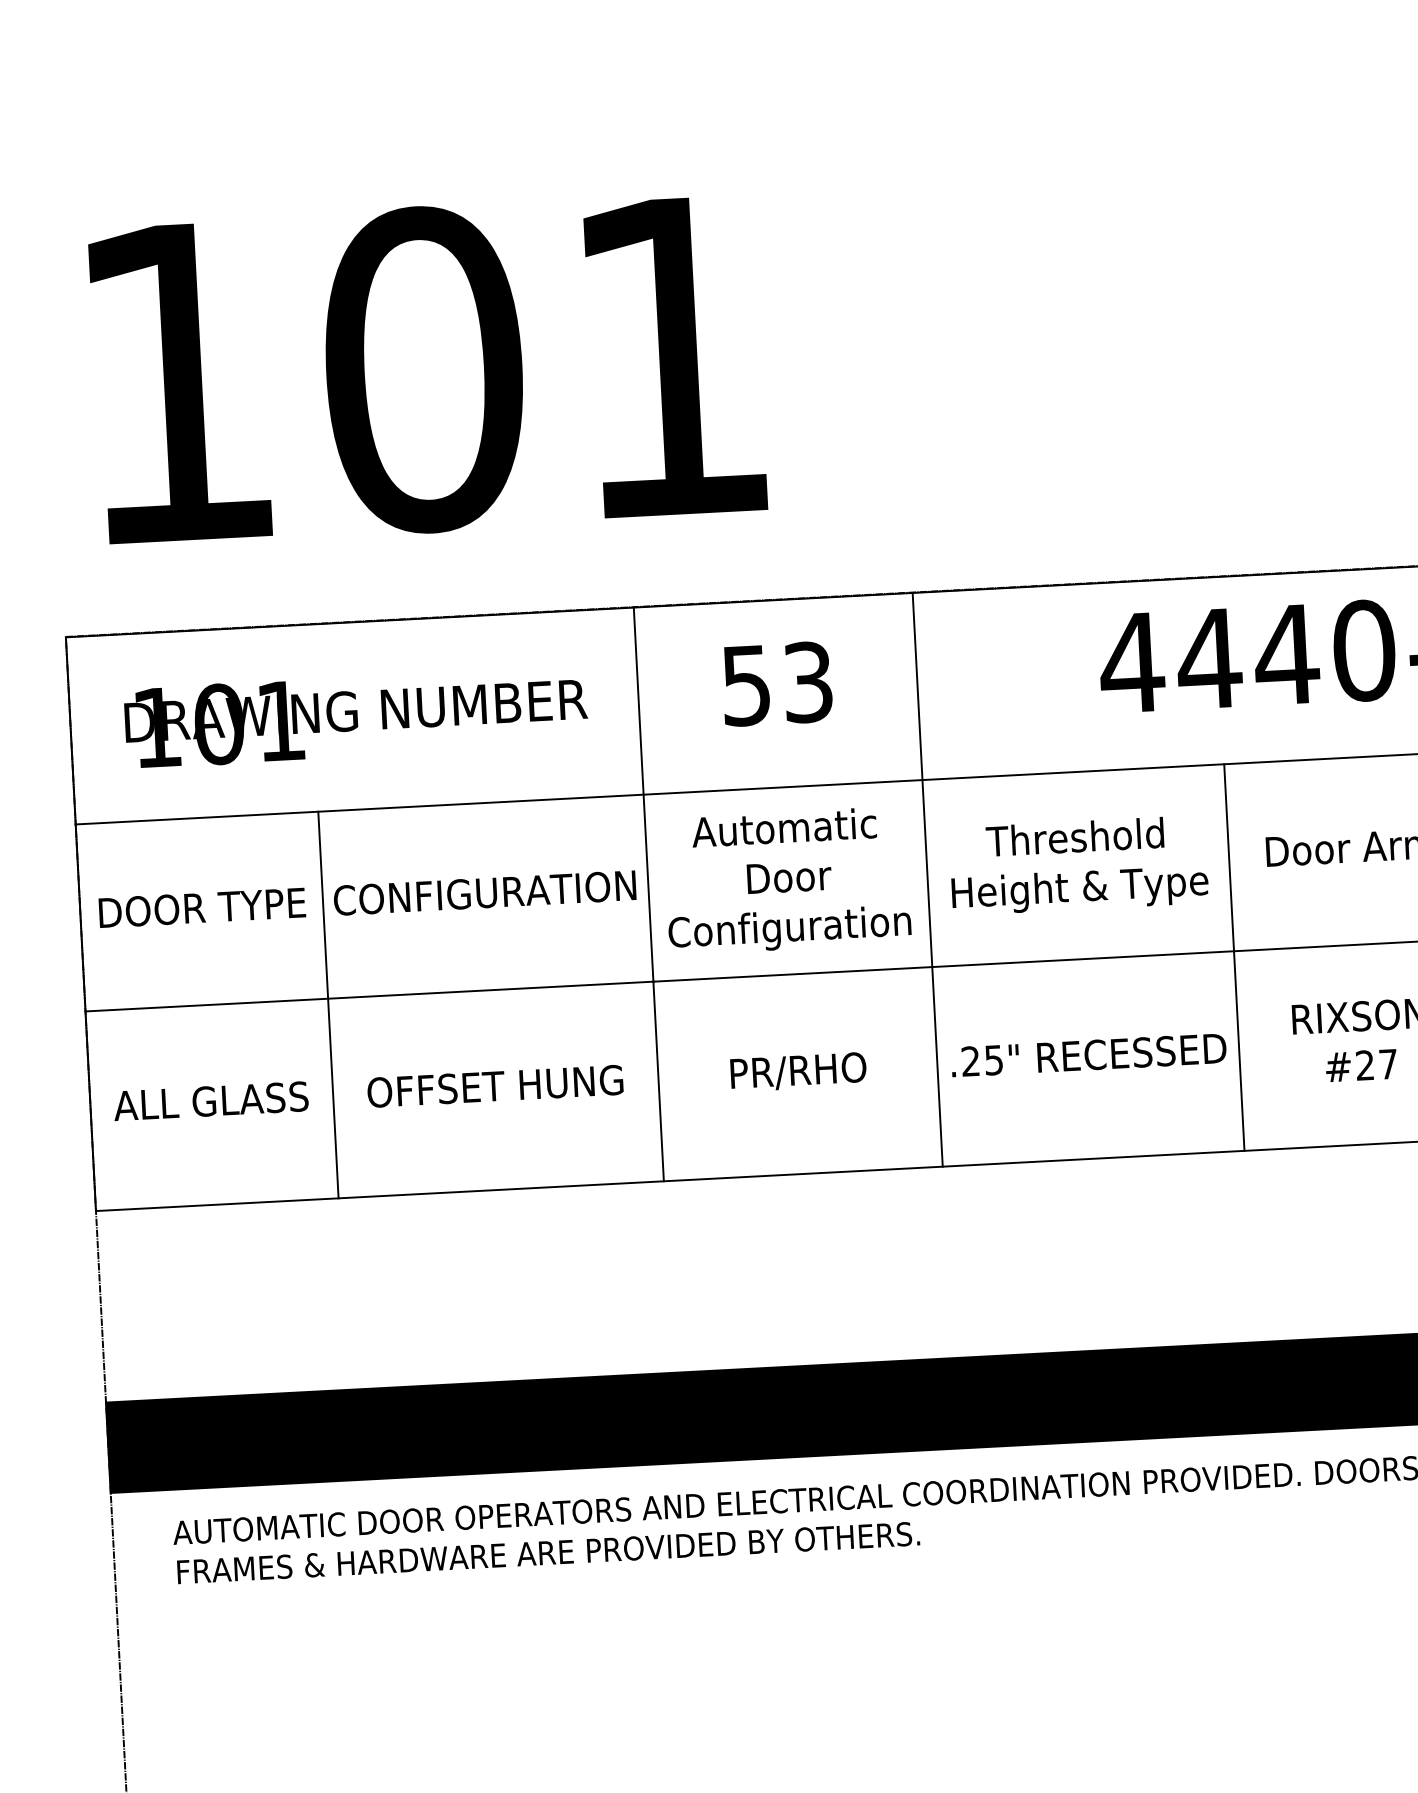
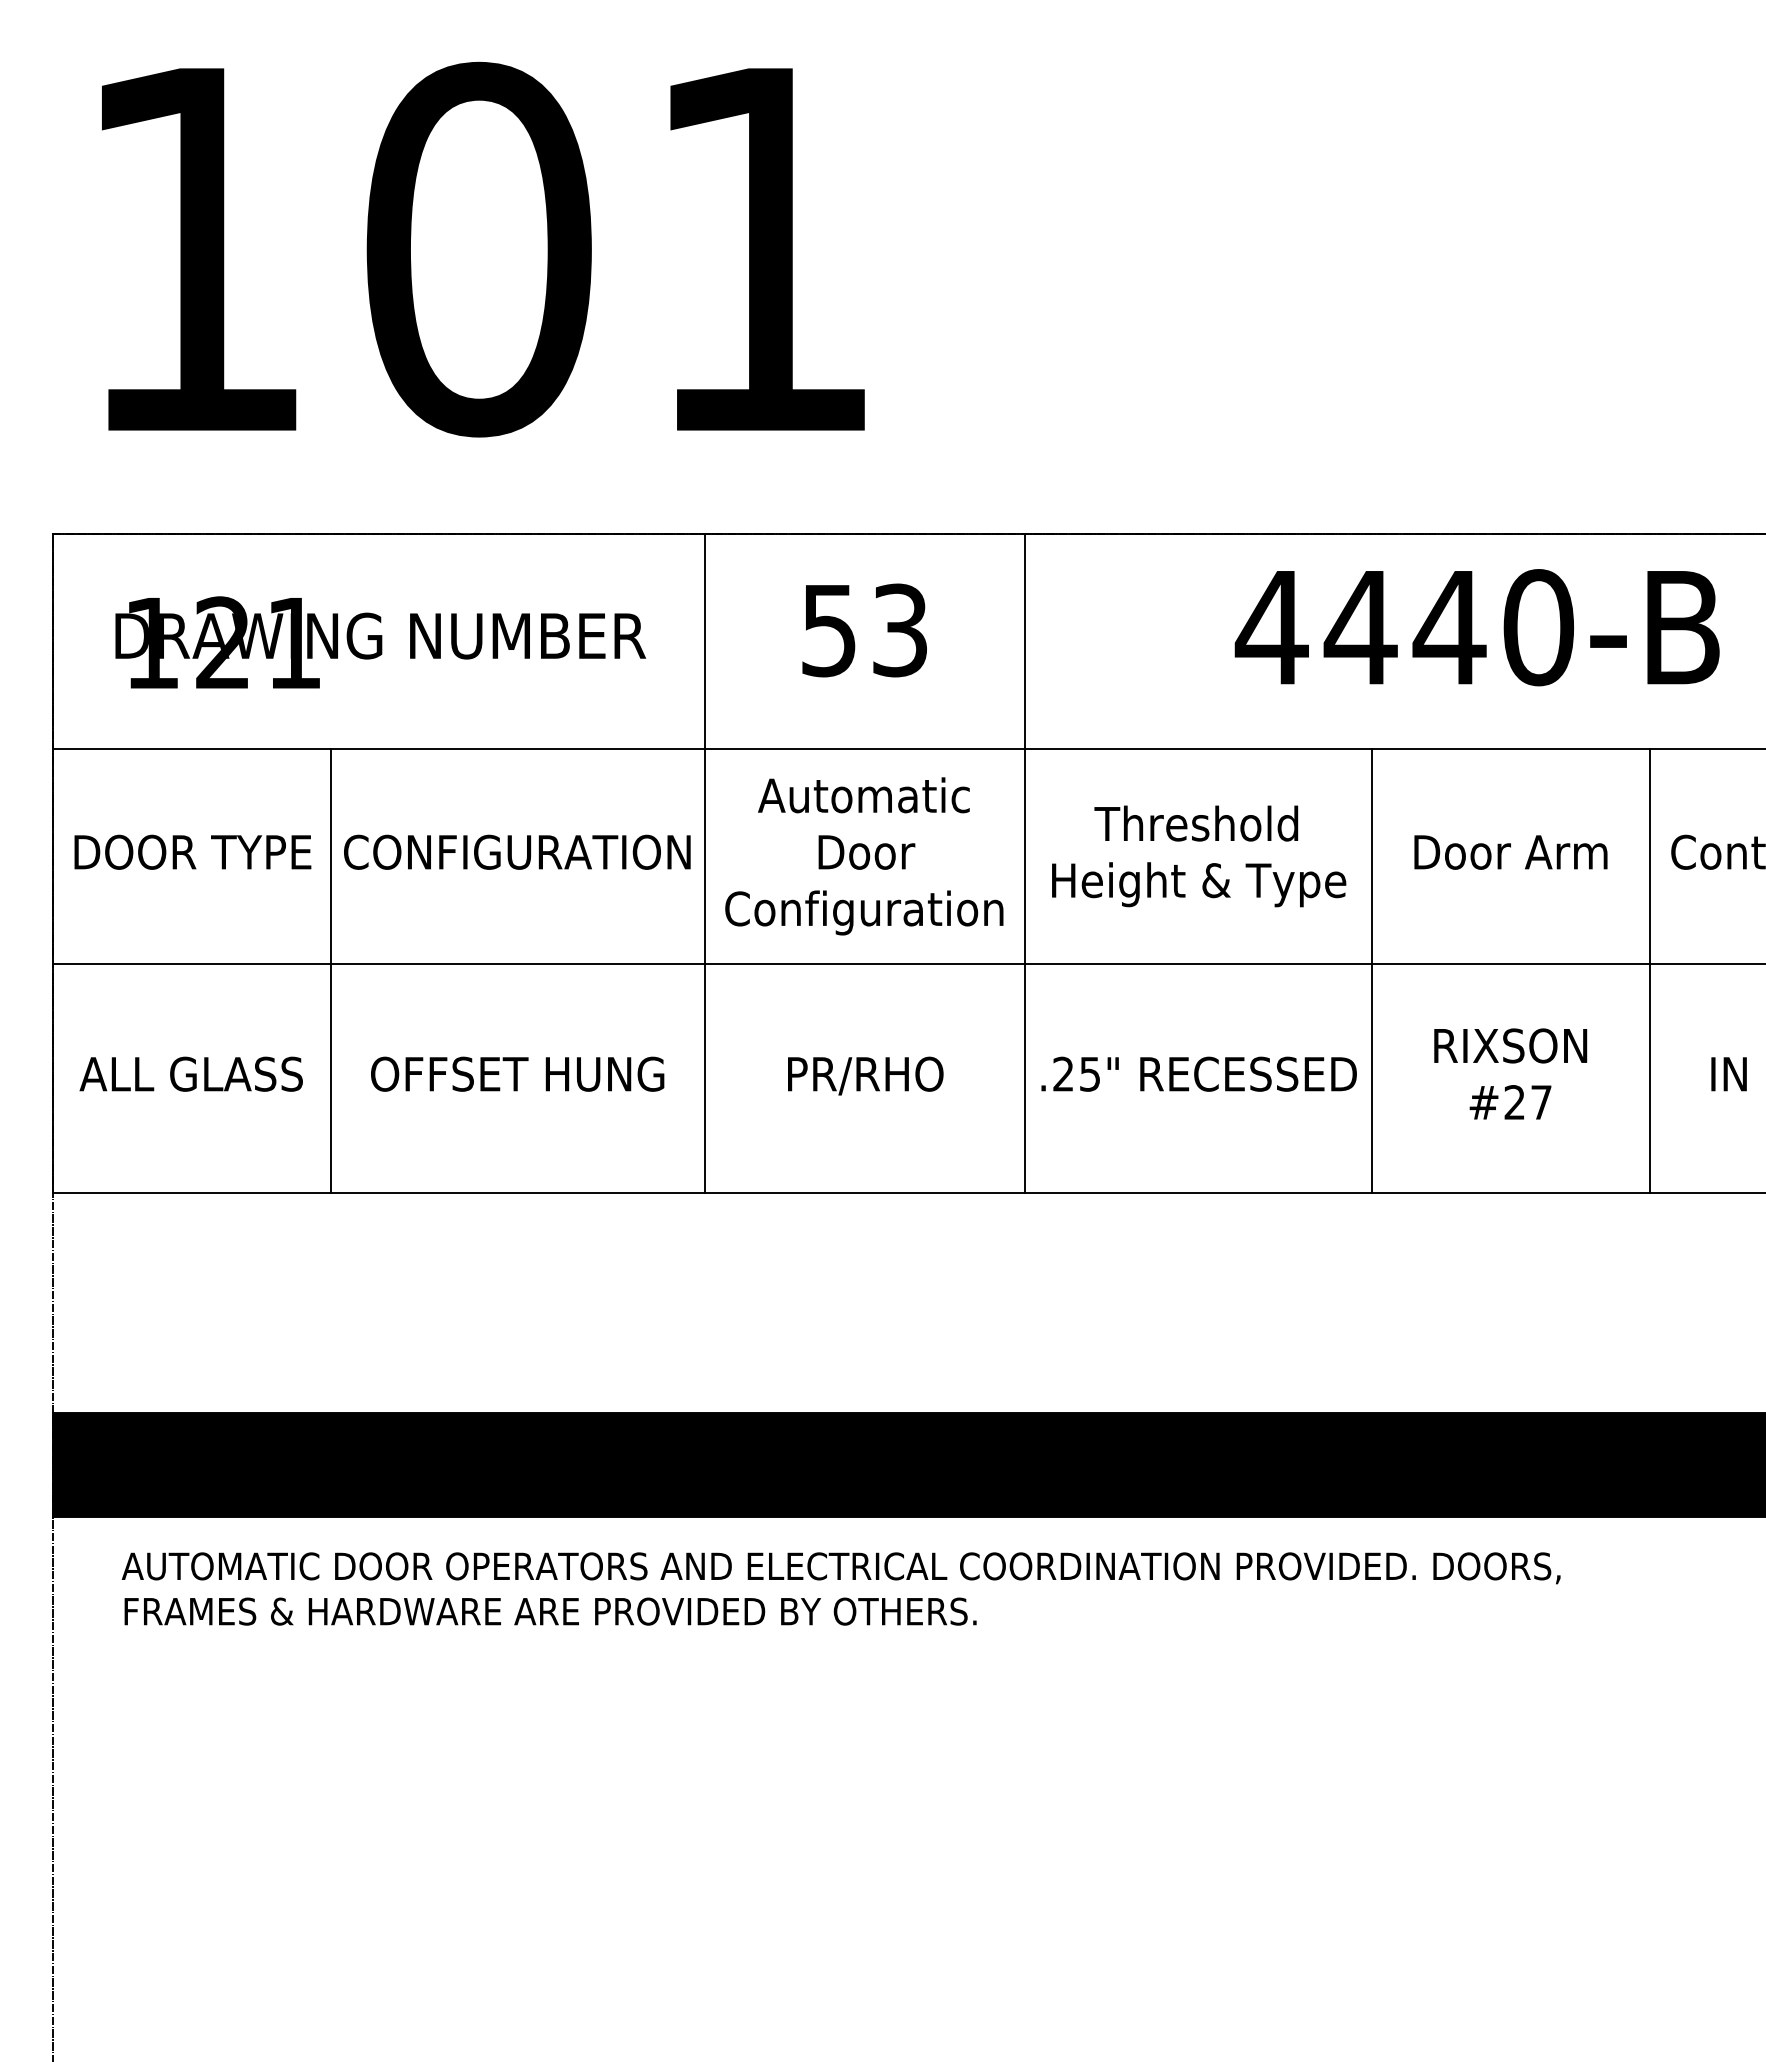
text: (219, 724) -> (223, 643), 101 -> 121

